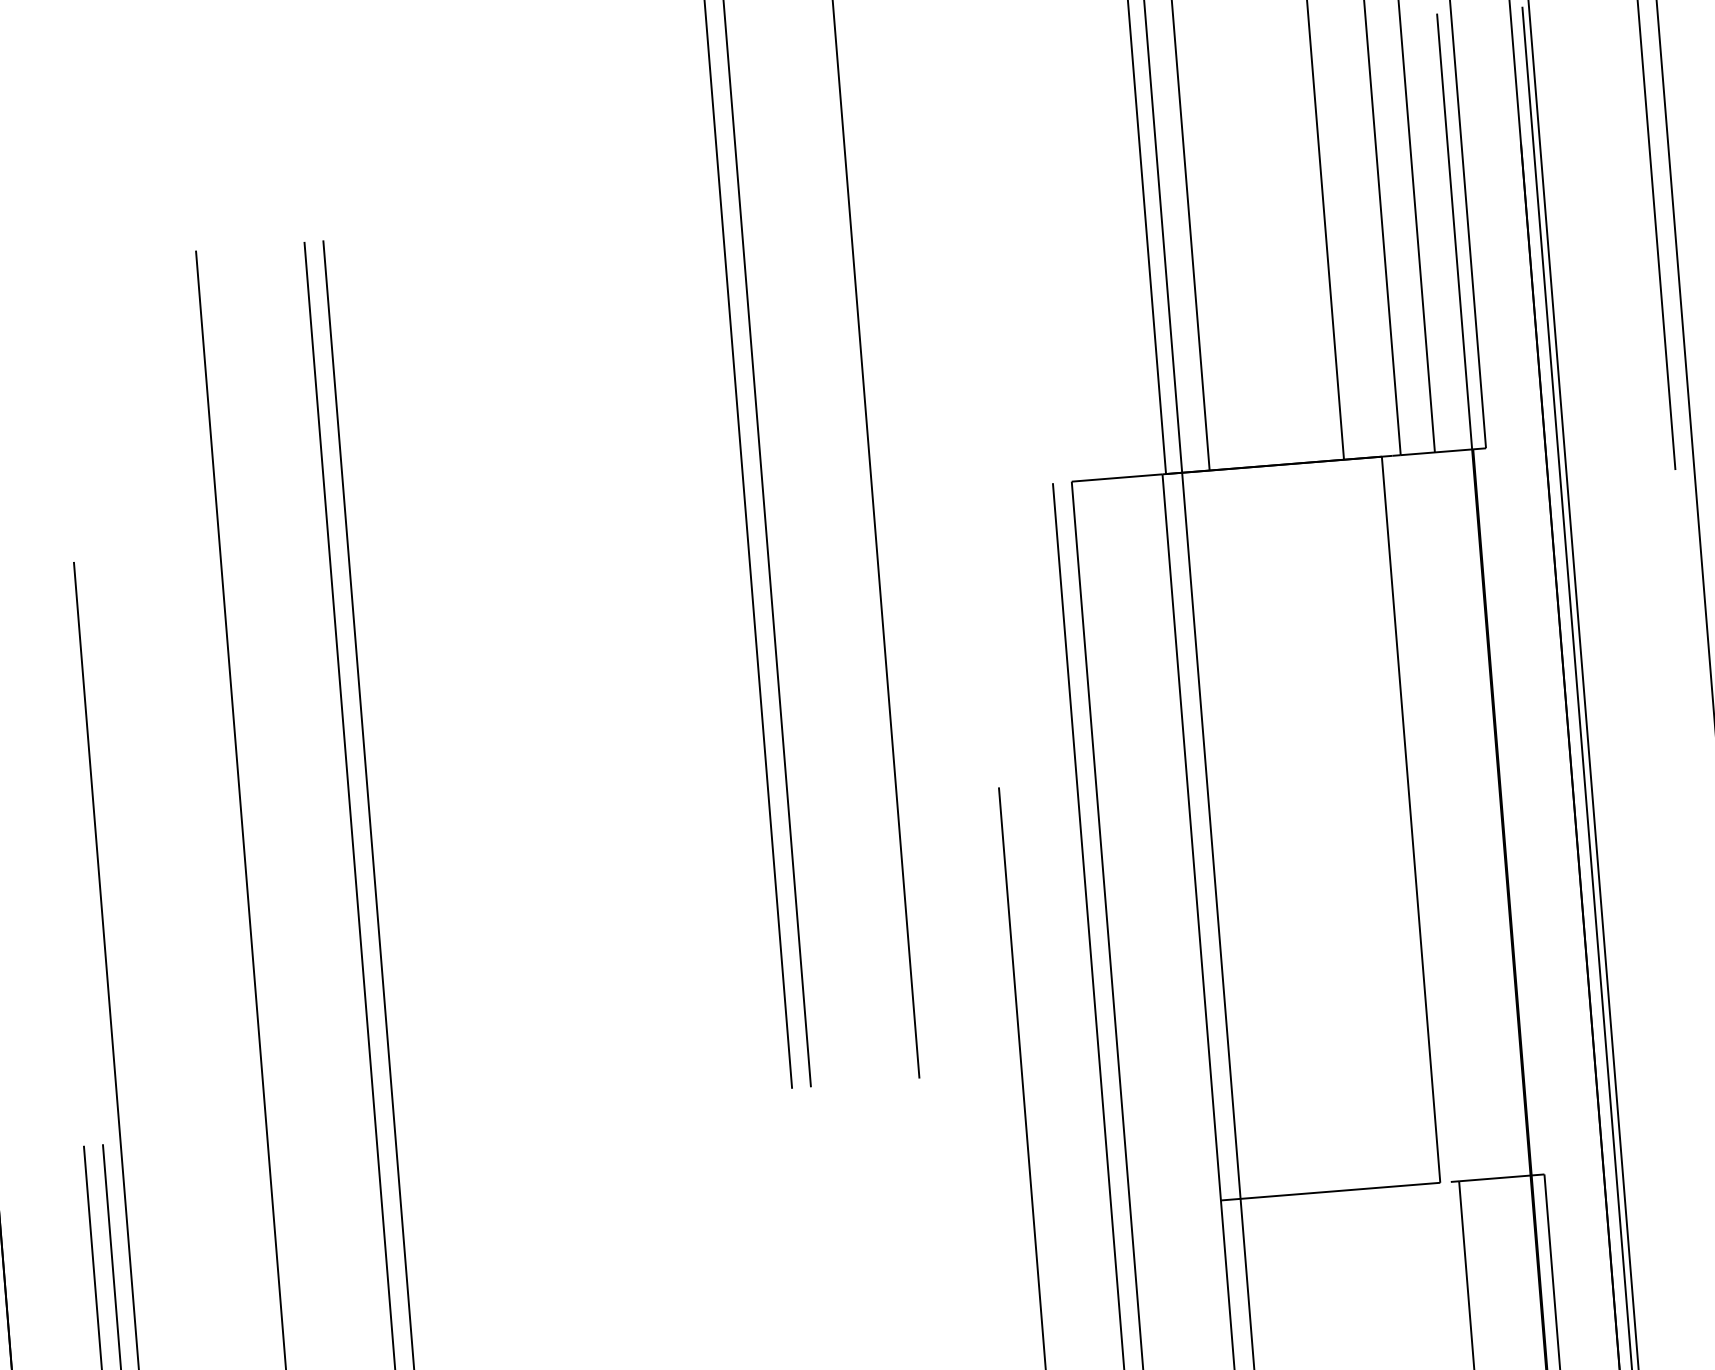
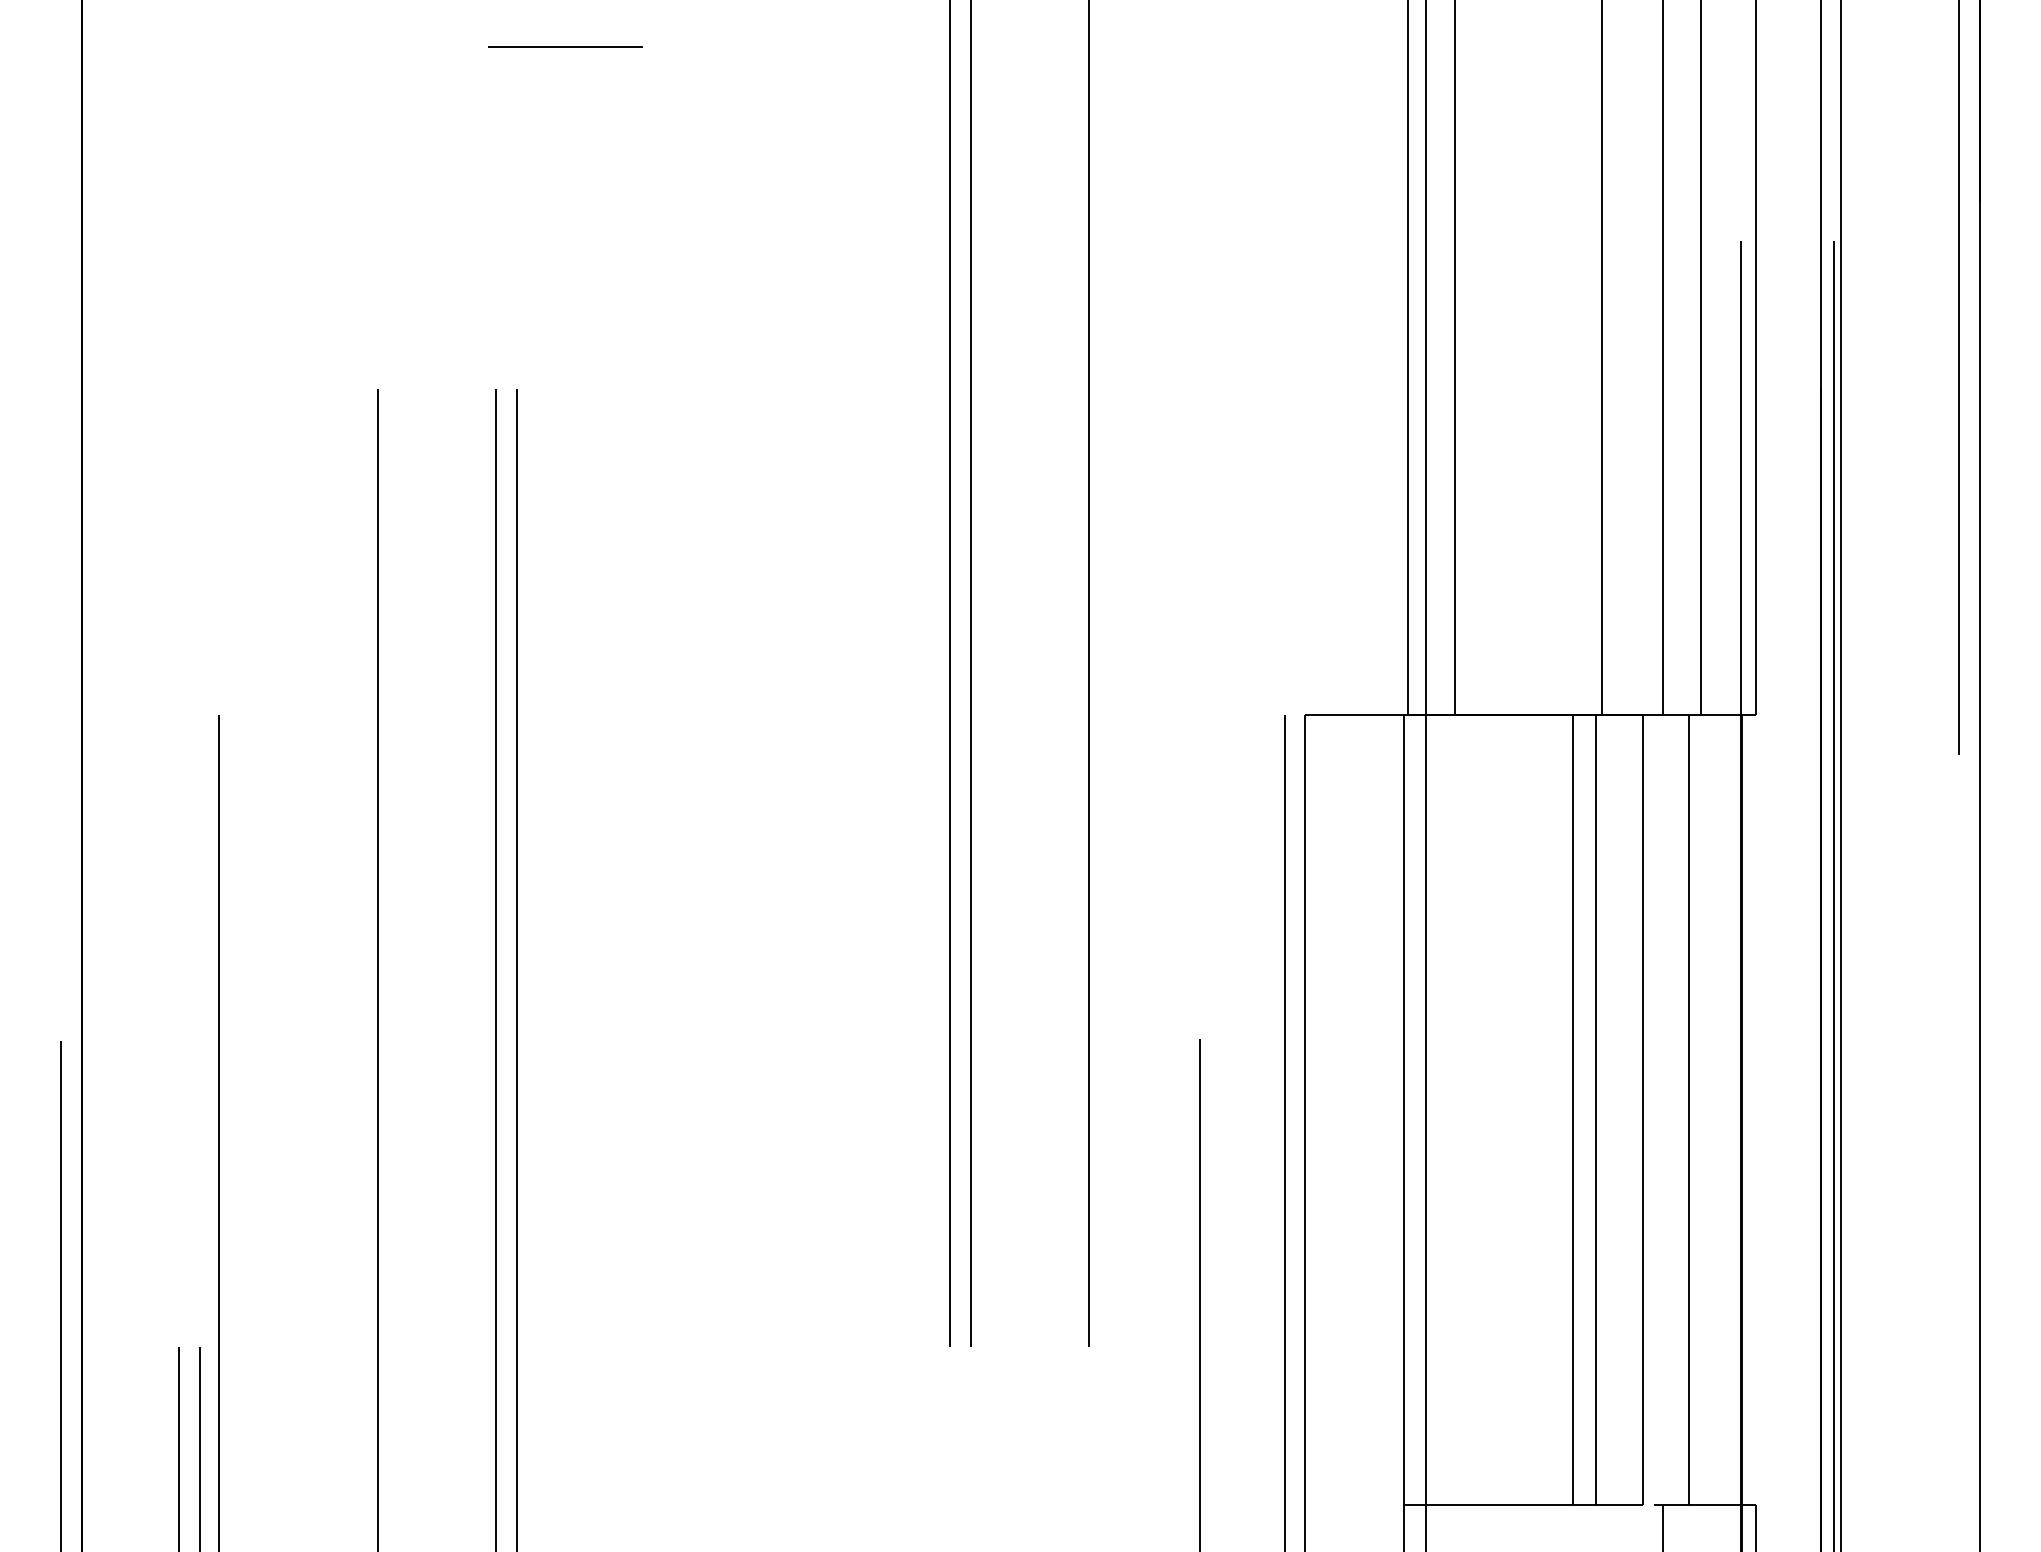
line: (1452, 815) -> (1688, 1109), added
line: (1367, 822) -> (1595, 1109), added
line: (1346, 824) -> (1572, 1109), added

